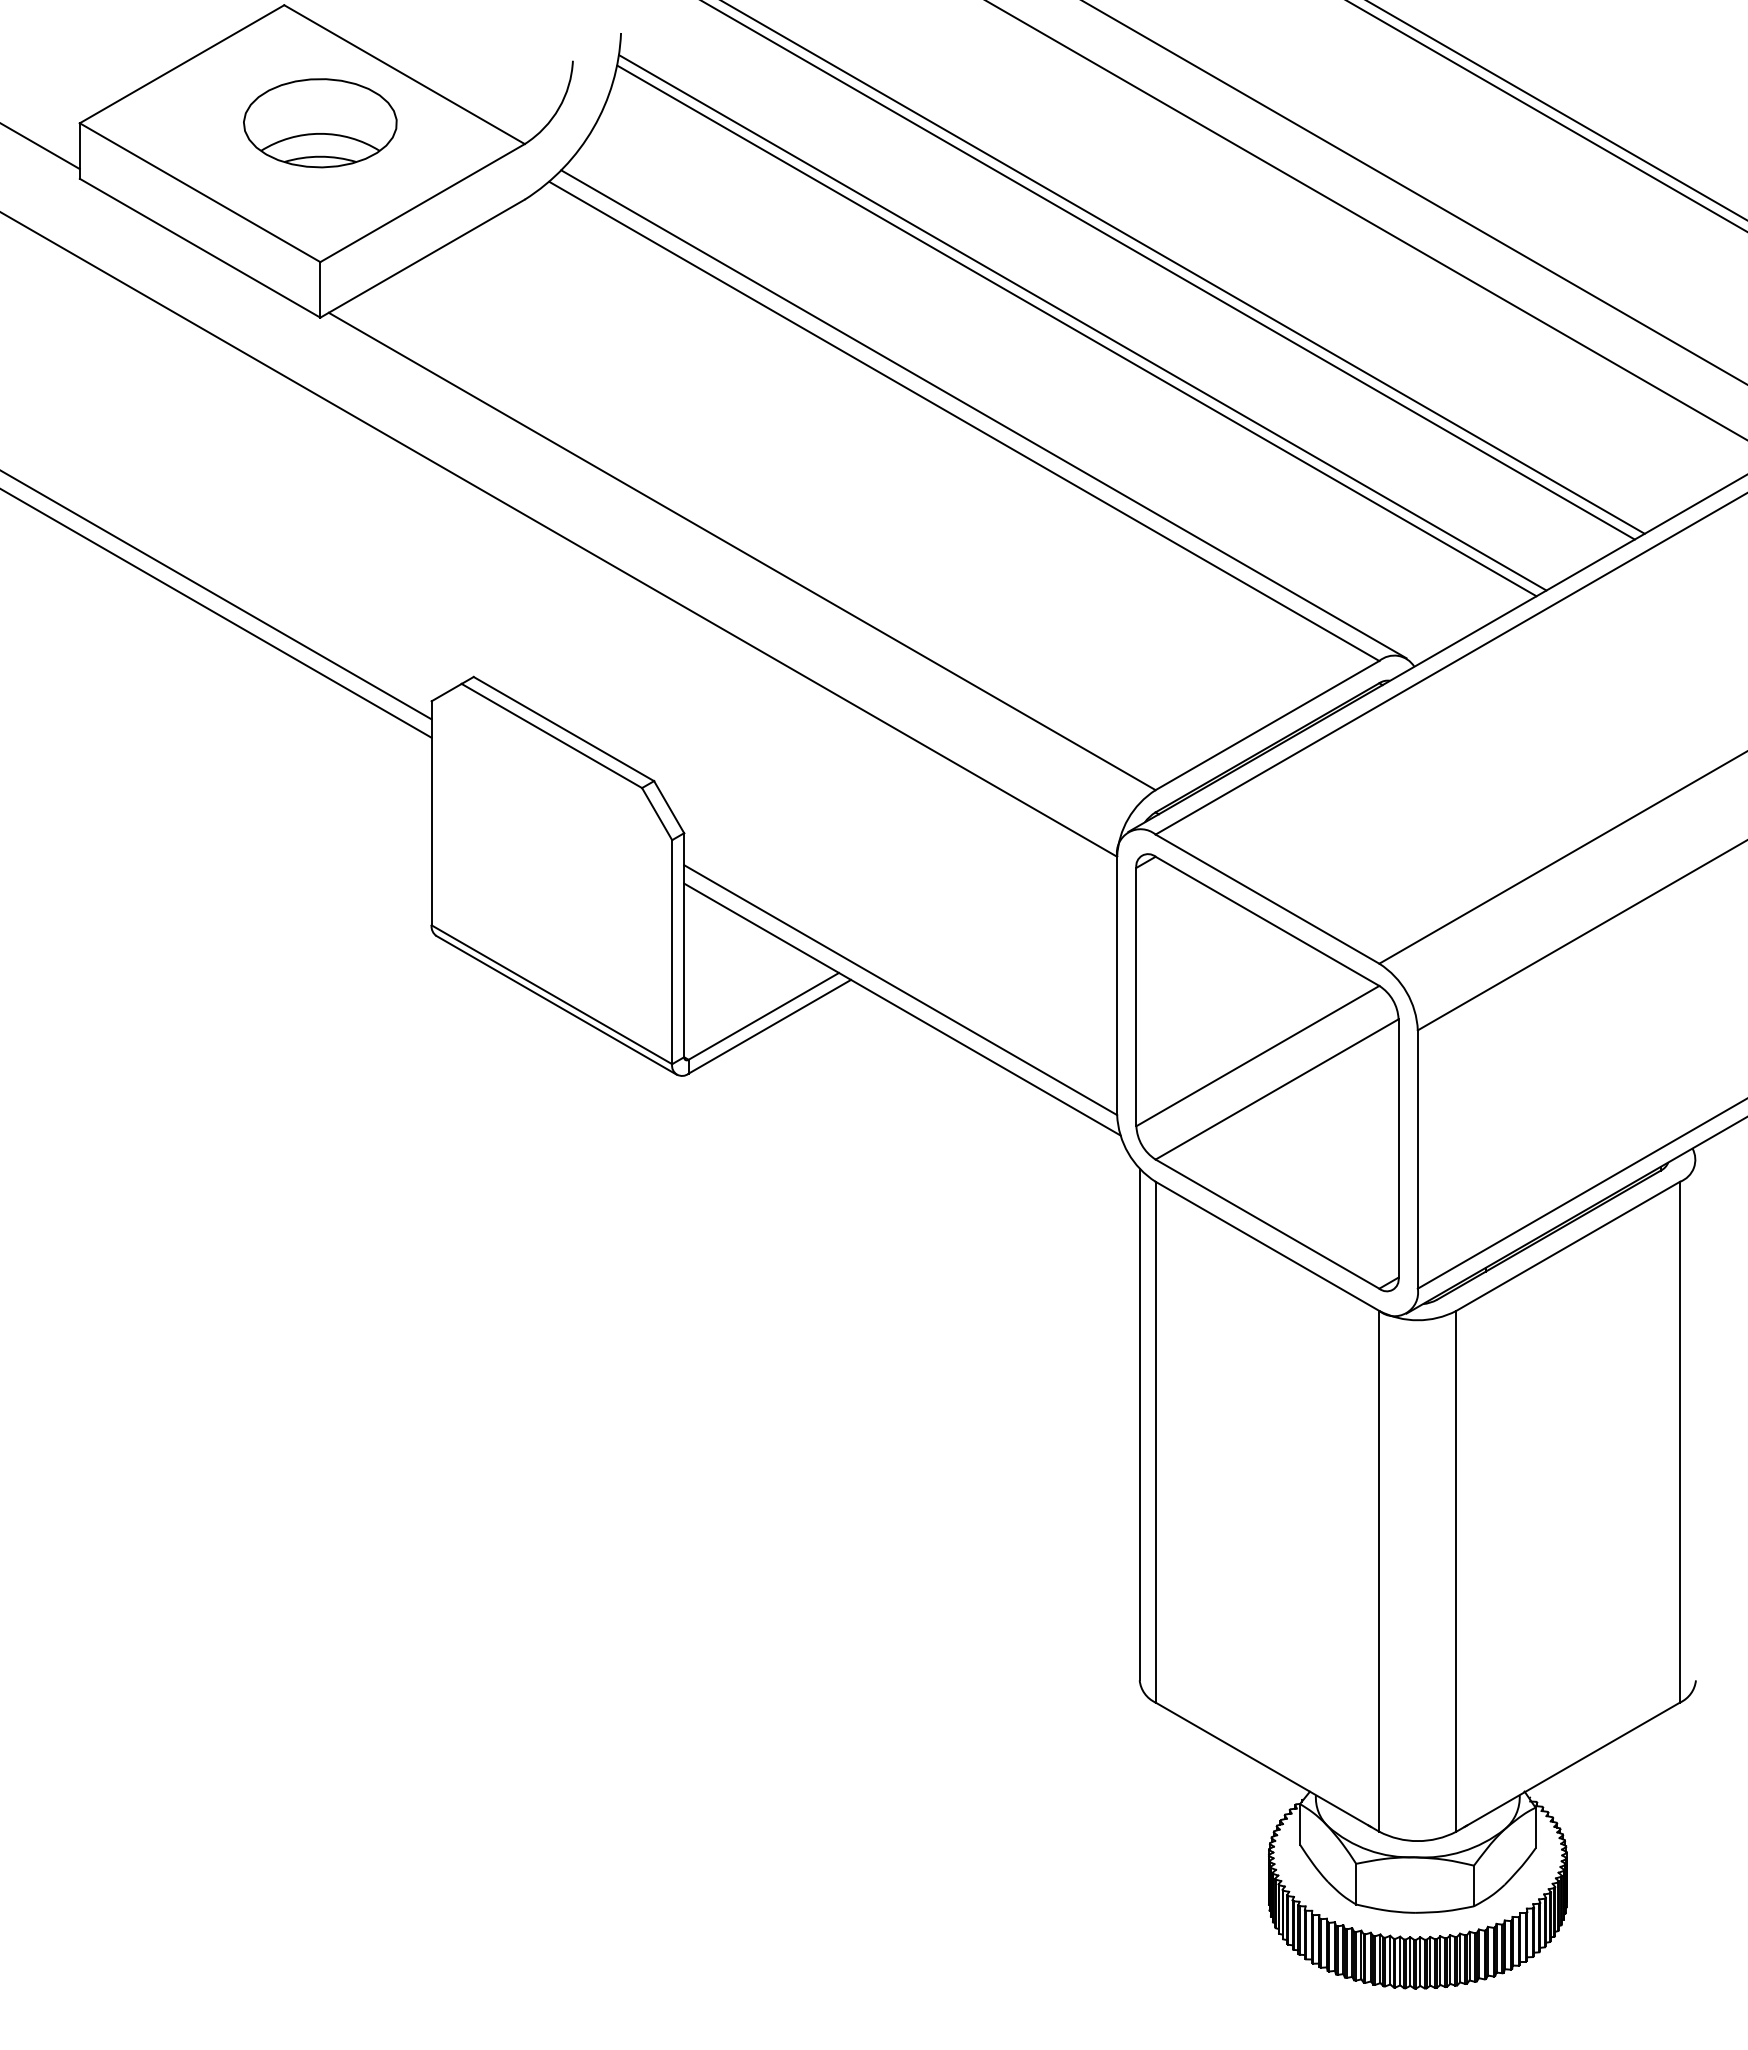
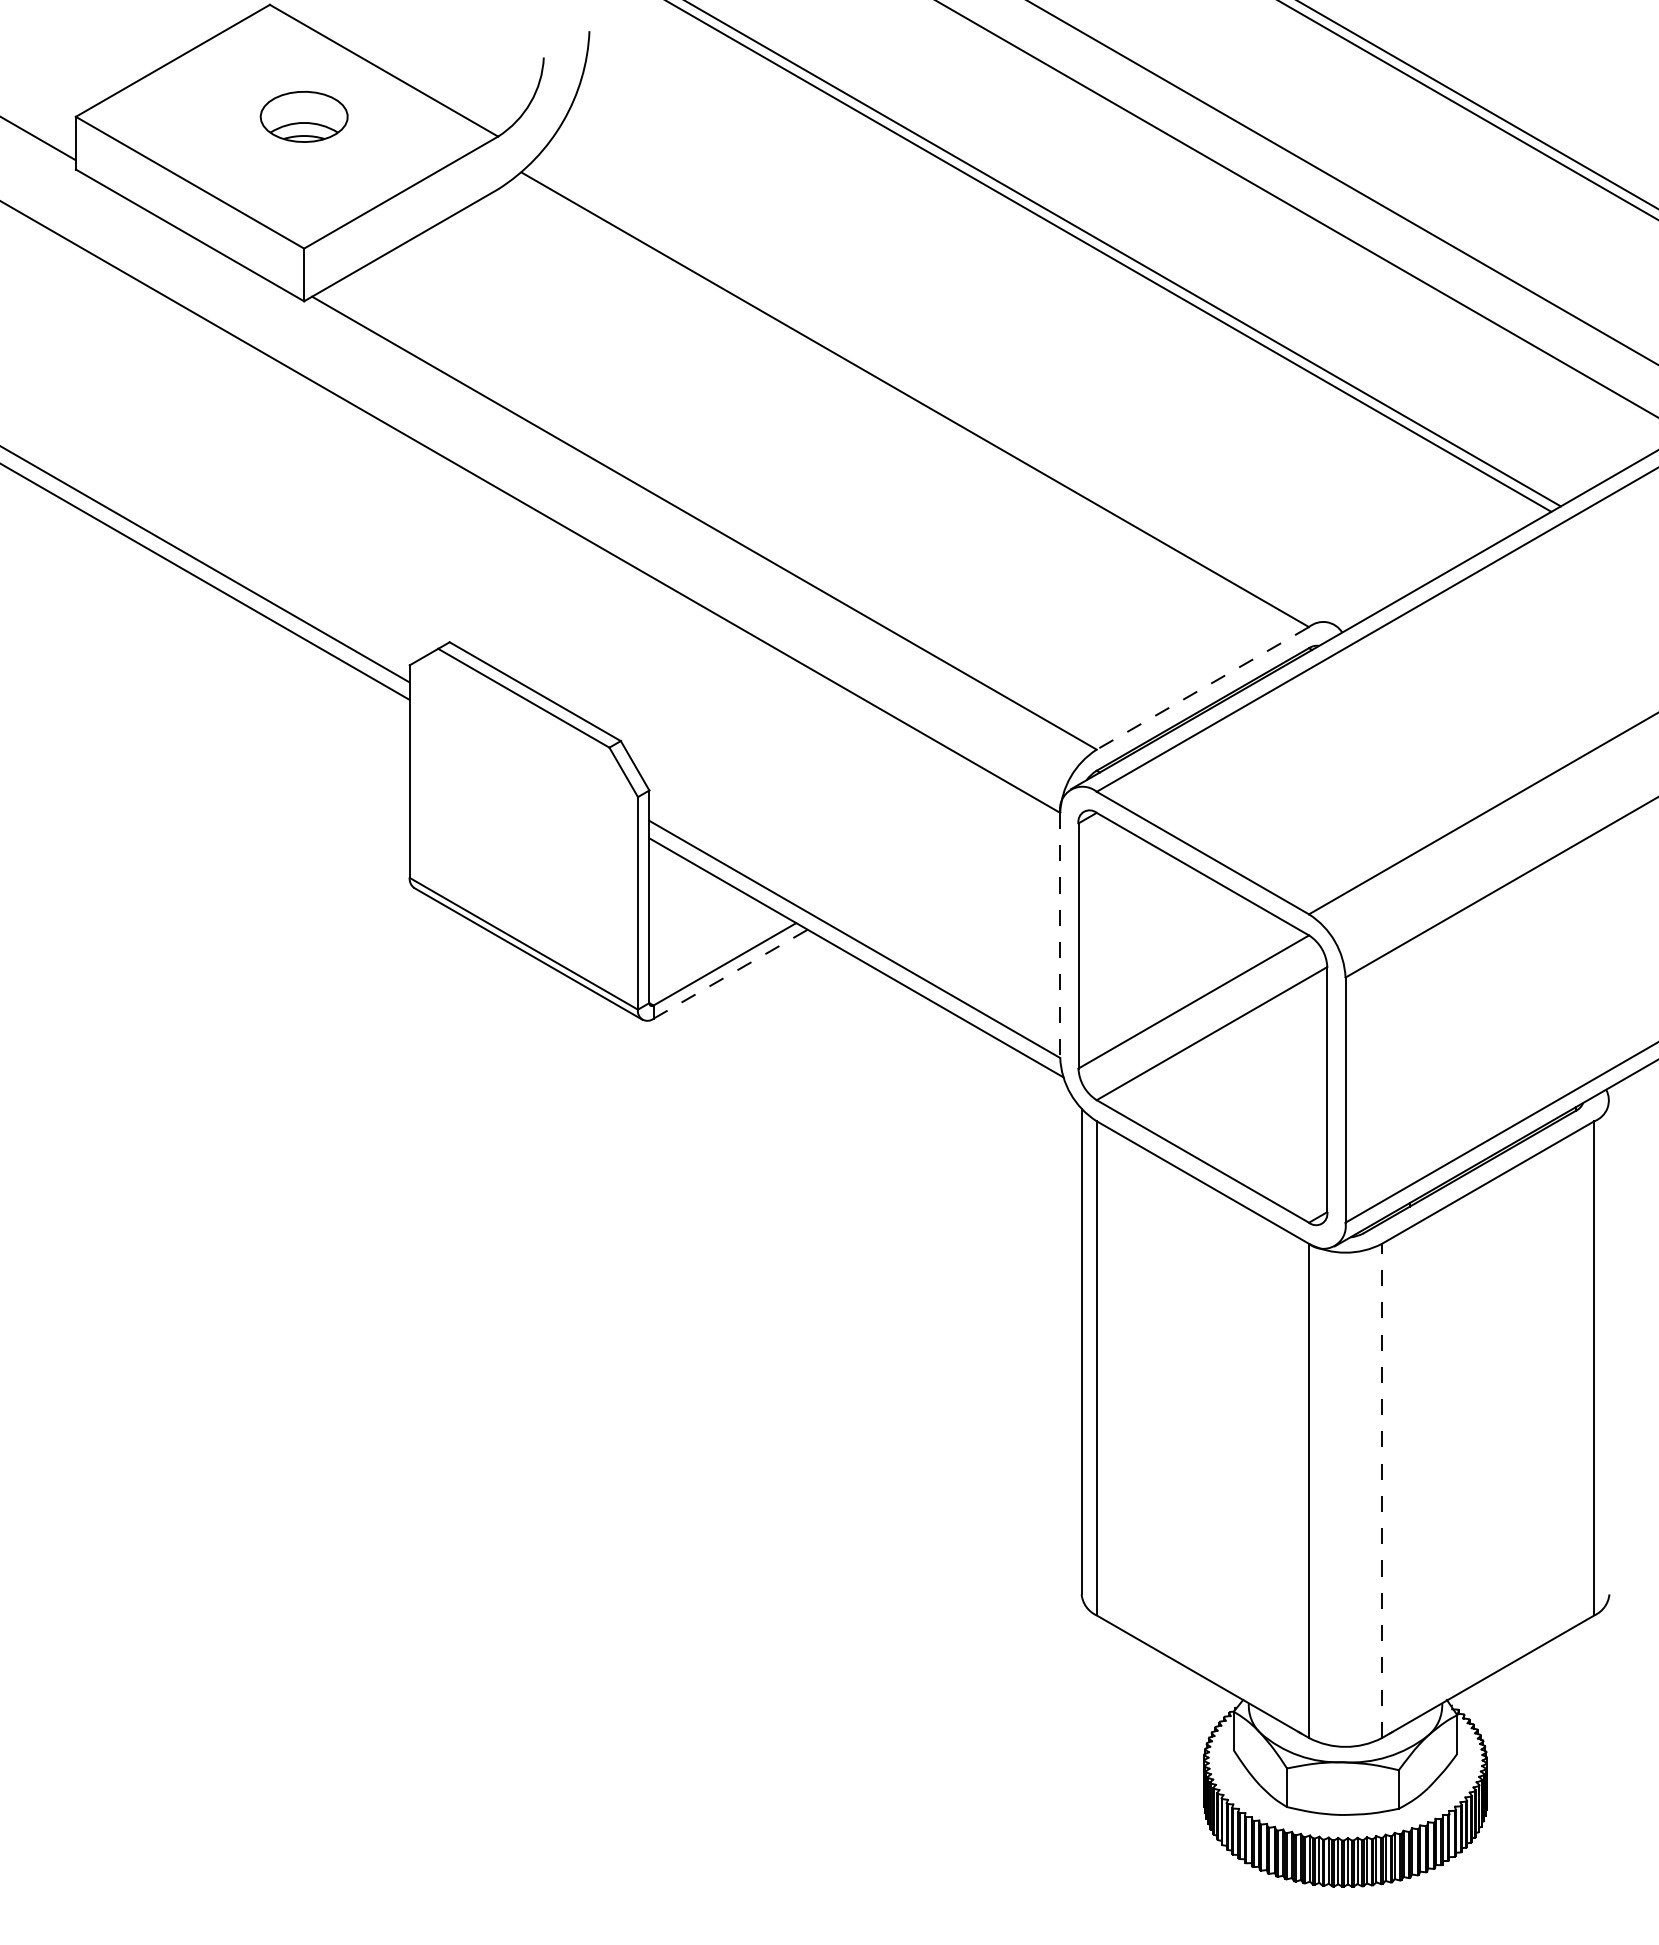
part: (320, 123) -> (304, 117), size x0.6
line: (1082, 322) -> (1027, 305), removed
line: (1076, 330) -> (1021, 313), removed
line: (983, 414) -> (933, 393), removed
line: (1267, 725) -> (1202, 688), solid -> dashed
line: (1117, 986) -> (1060, 935), solid -> dashed
line: (769, 1026) -> (730, 973), solid -> dashed
line: (1456, 1570) -> (1382, 1490), solid -> dashed

